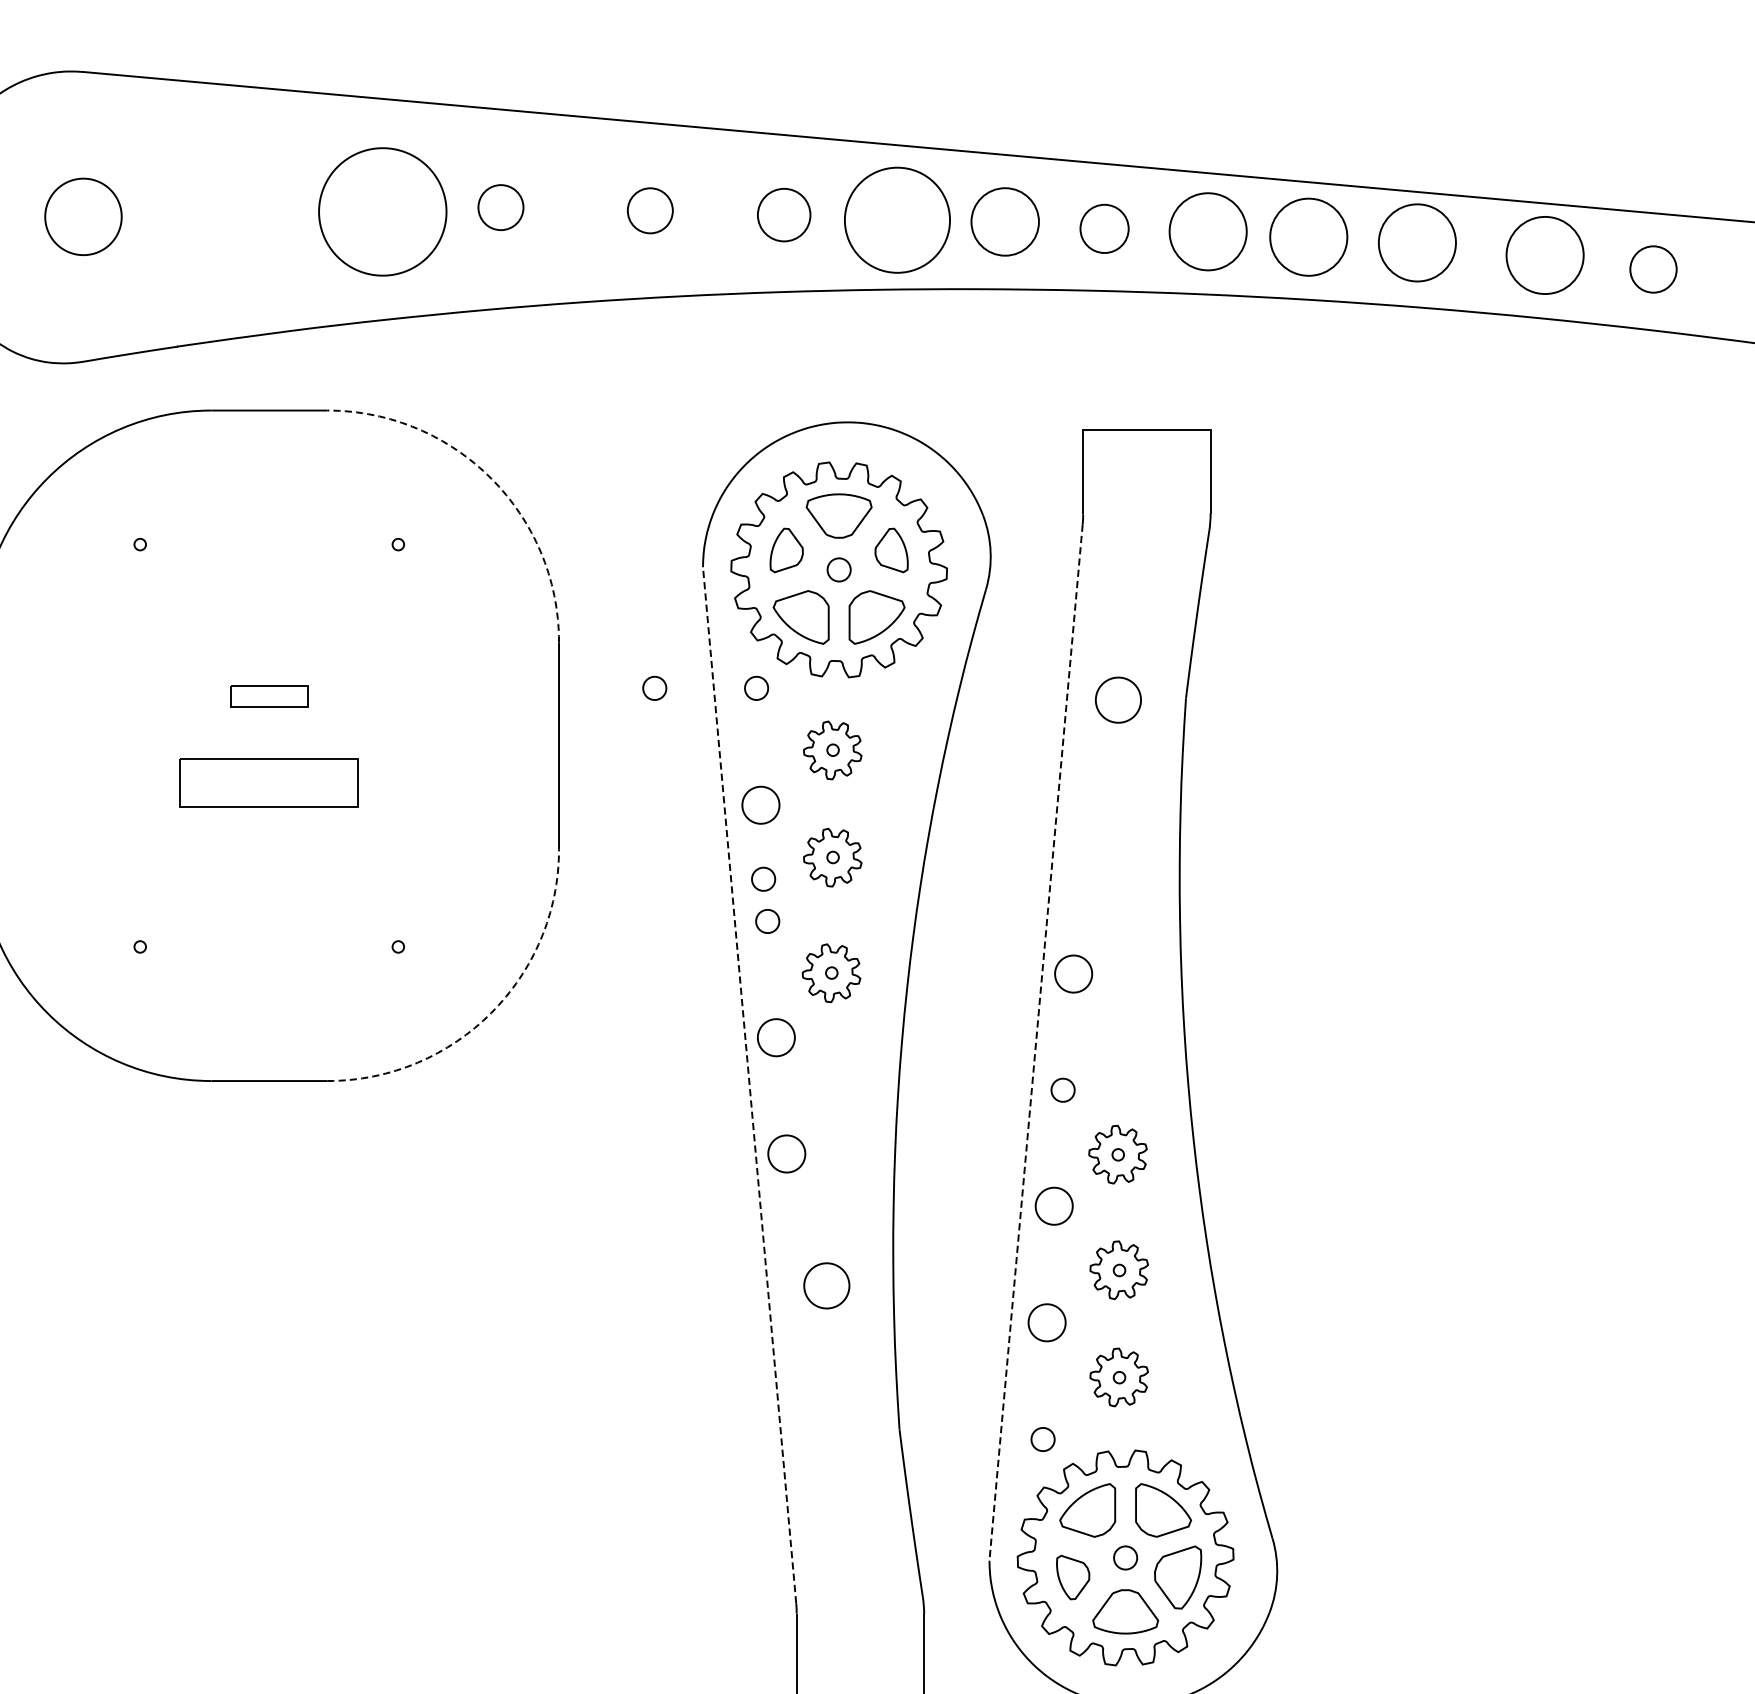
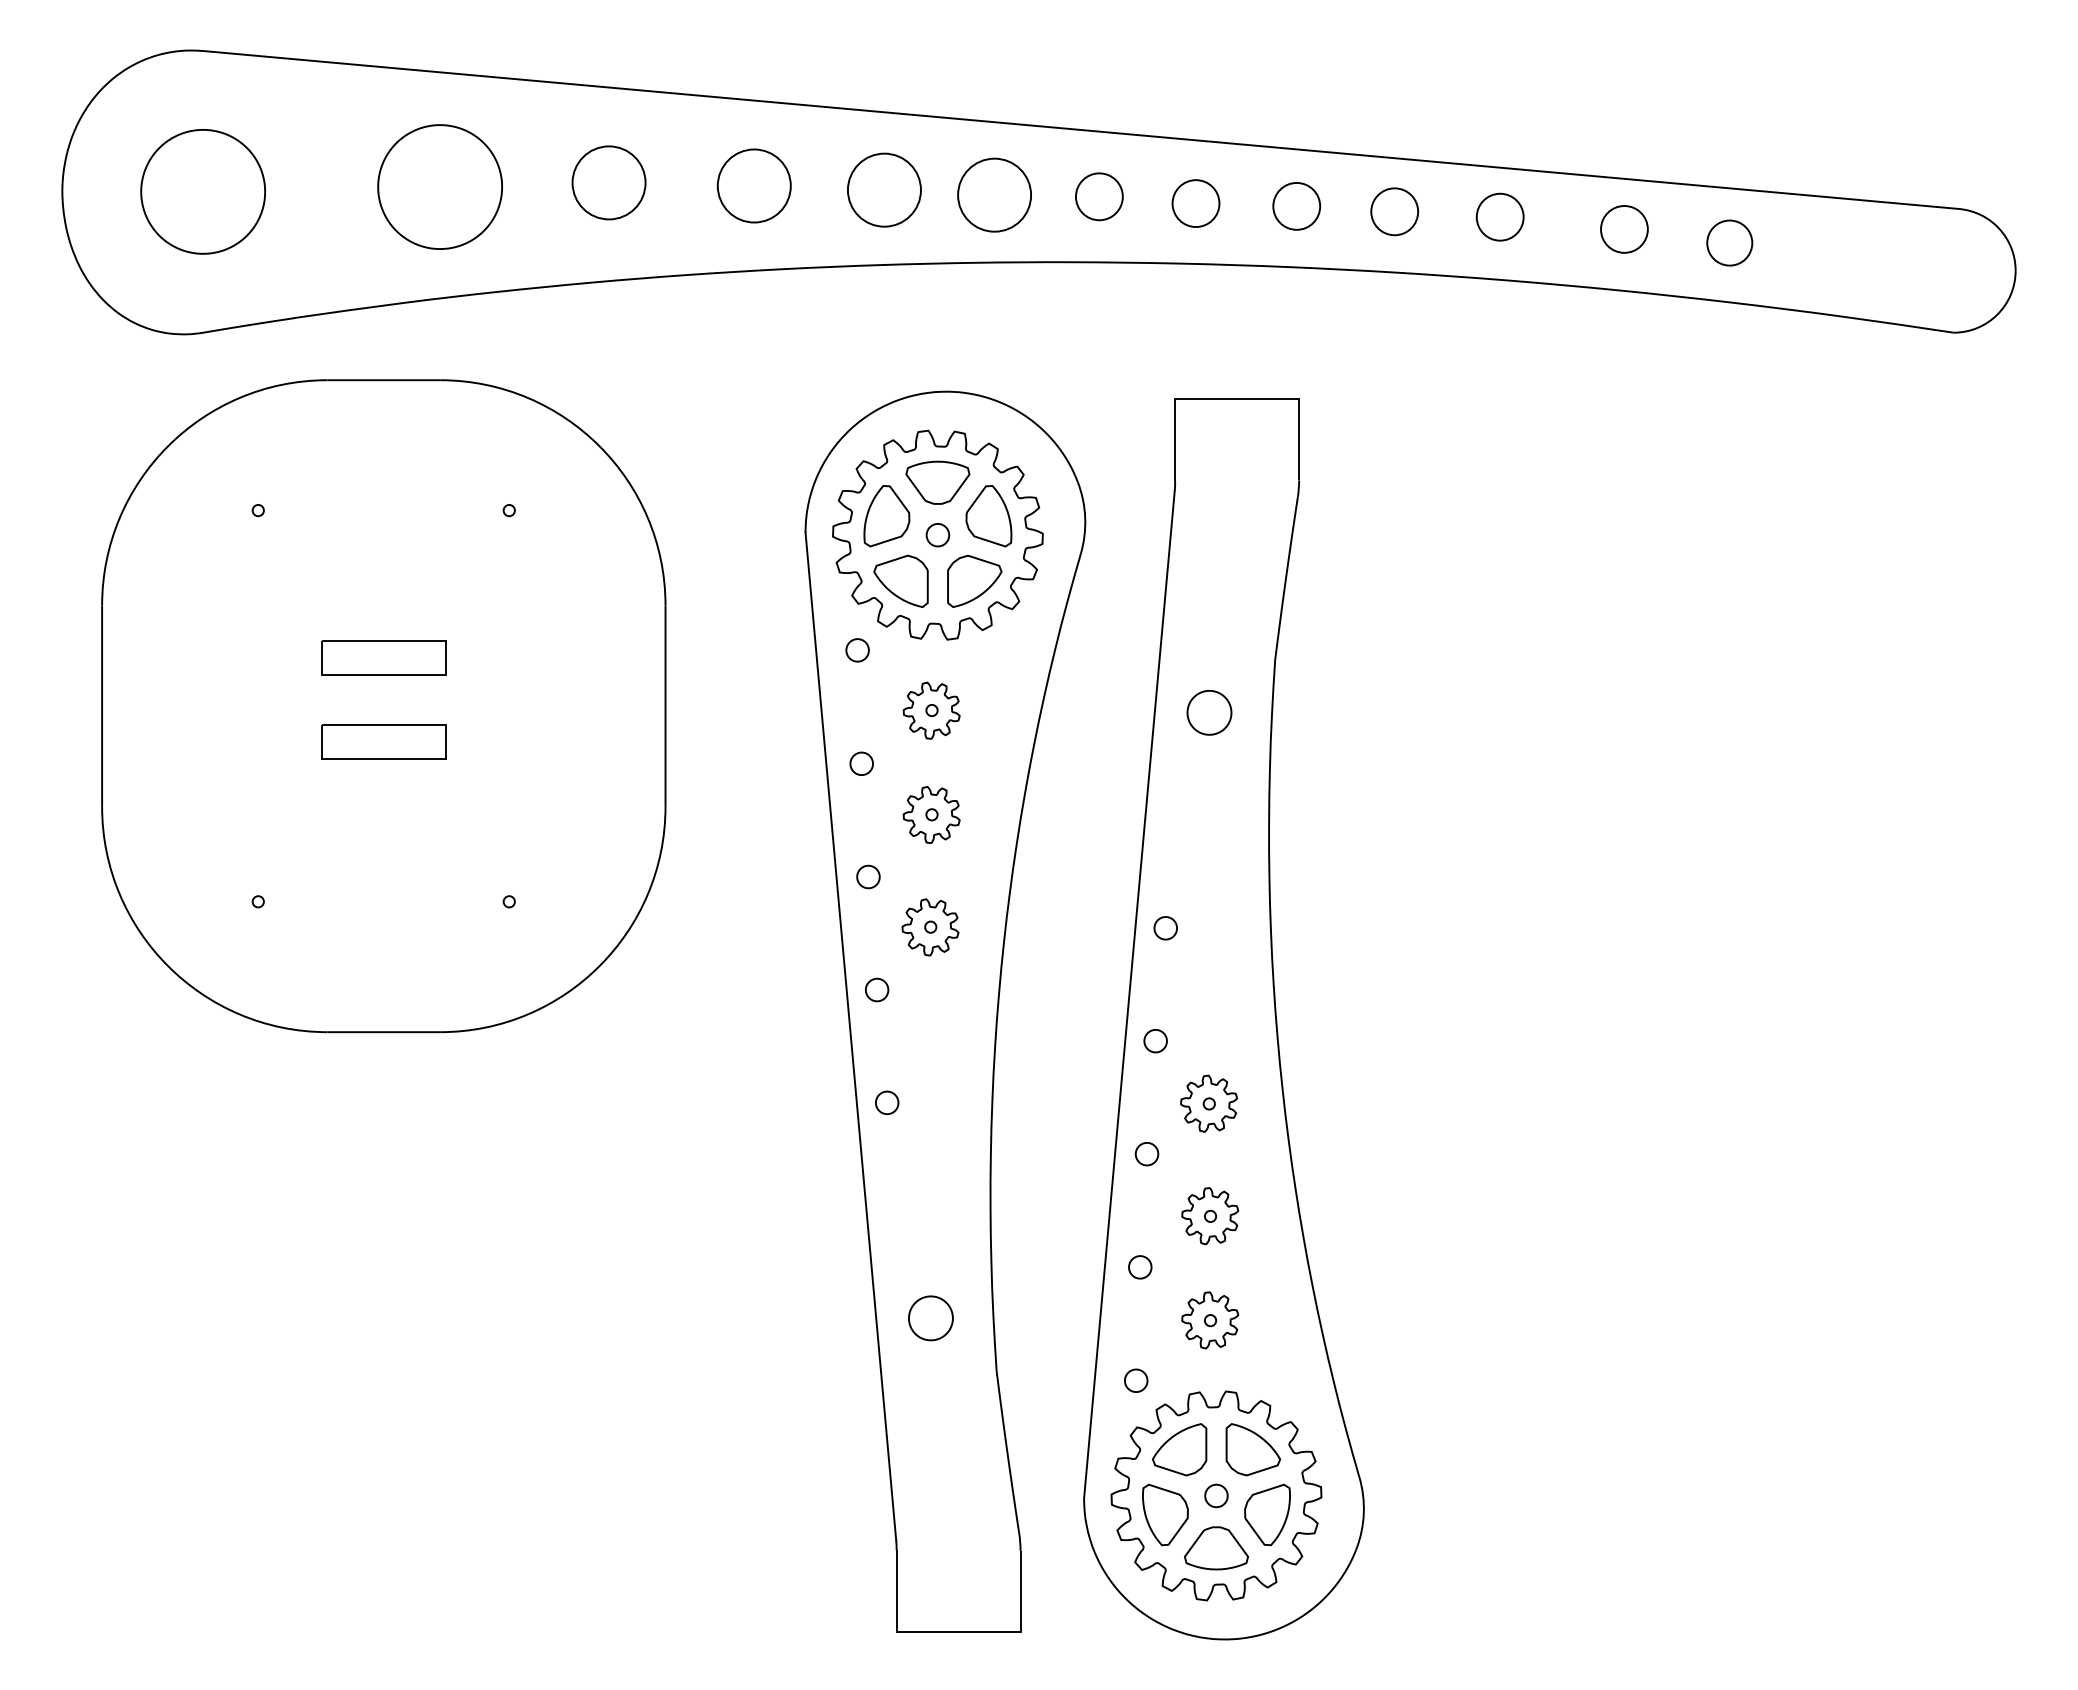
circle: (500, 207) -> (608, 182), size x1.67
circle: (649, 210) -> (753, 185), size x1.67
part: (382, 211) -> (439, 186), moved
circle: (783, 214) -> (883, 189), size x1.43
part: (82, 216) -> (202, 191), size x1.67
circle: (897, 219) -> (994, 194), size x0.71
circle: (1004, 221) -> (1098, 196), size x0.71
circle: (1207, 230) -> (1296, 205), size x0.62
circle: (1308, 237) -> (1394, 211), size x0.62
circle: (1416, 242) -> (1499, 216), size x0.62
circle: (1545, 255) -> (1624, 229), size x0.62
arc: (491, 478) -> (599, 446), dashed -> solid
part: (786, 550) -> (886, 516), size x1.43
part: (891, 550) -> (988, 516), size x1.43
part: (654, 688) -> (758, 650), removed
part: (268, 695) -> (383, 657), size x1.67
part: (1118, 699) -> (1209, 712), moved
part: (268, 782) -> (383, 741), size x0.71
part: (760, 804) -> (861, 763), size x0.62
part: (763, 878) -> (864, 835), removed
part: (1073, 974) -> (1165, 928), size x0.62
arc: (491, 1013) -> (599, 966), dashed -> solid
part: (777, 1037) -> (877, 989), size x0.62
line: (1036, 1042) -> (1129, 994), dashed -> solid
line: (749, 1085) -> (850, 1036), dashed -> solid
part: (787, 1153) -> (887, 1102), size x0.62
part: (1053, 1206) -> (1146, 1154), size x0.62
part: (826, 1286) -> (930, 1318), moved
part: (1047, 1323) -> (1140, 1267), size x0.62
part: (1073, 1577) -> (1165, 1514), size x1.43

